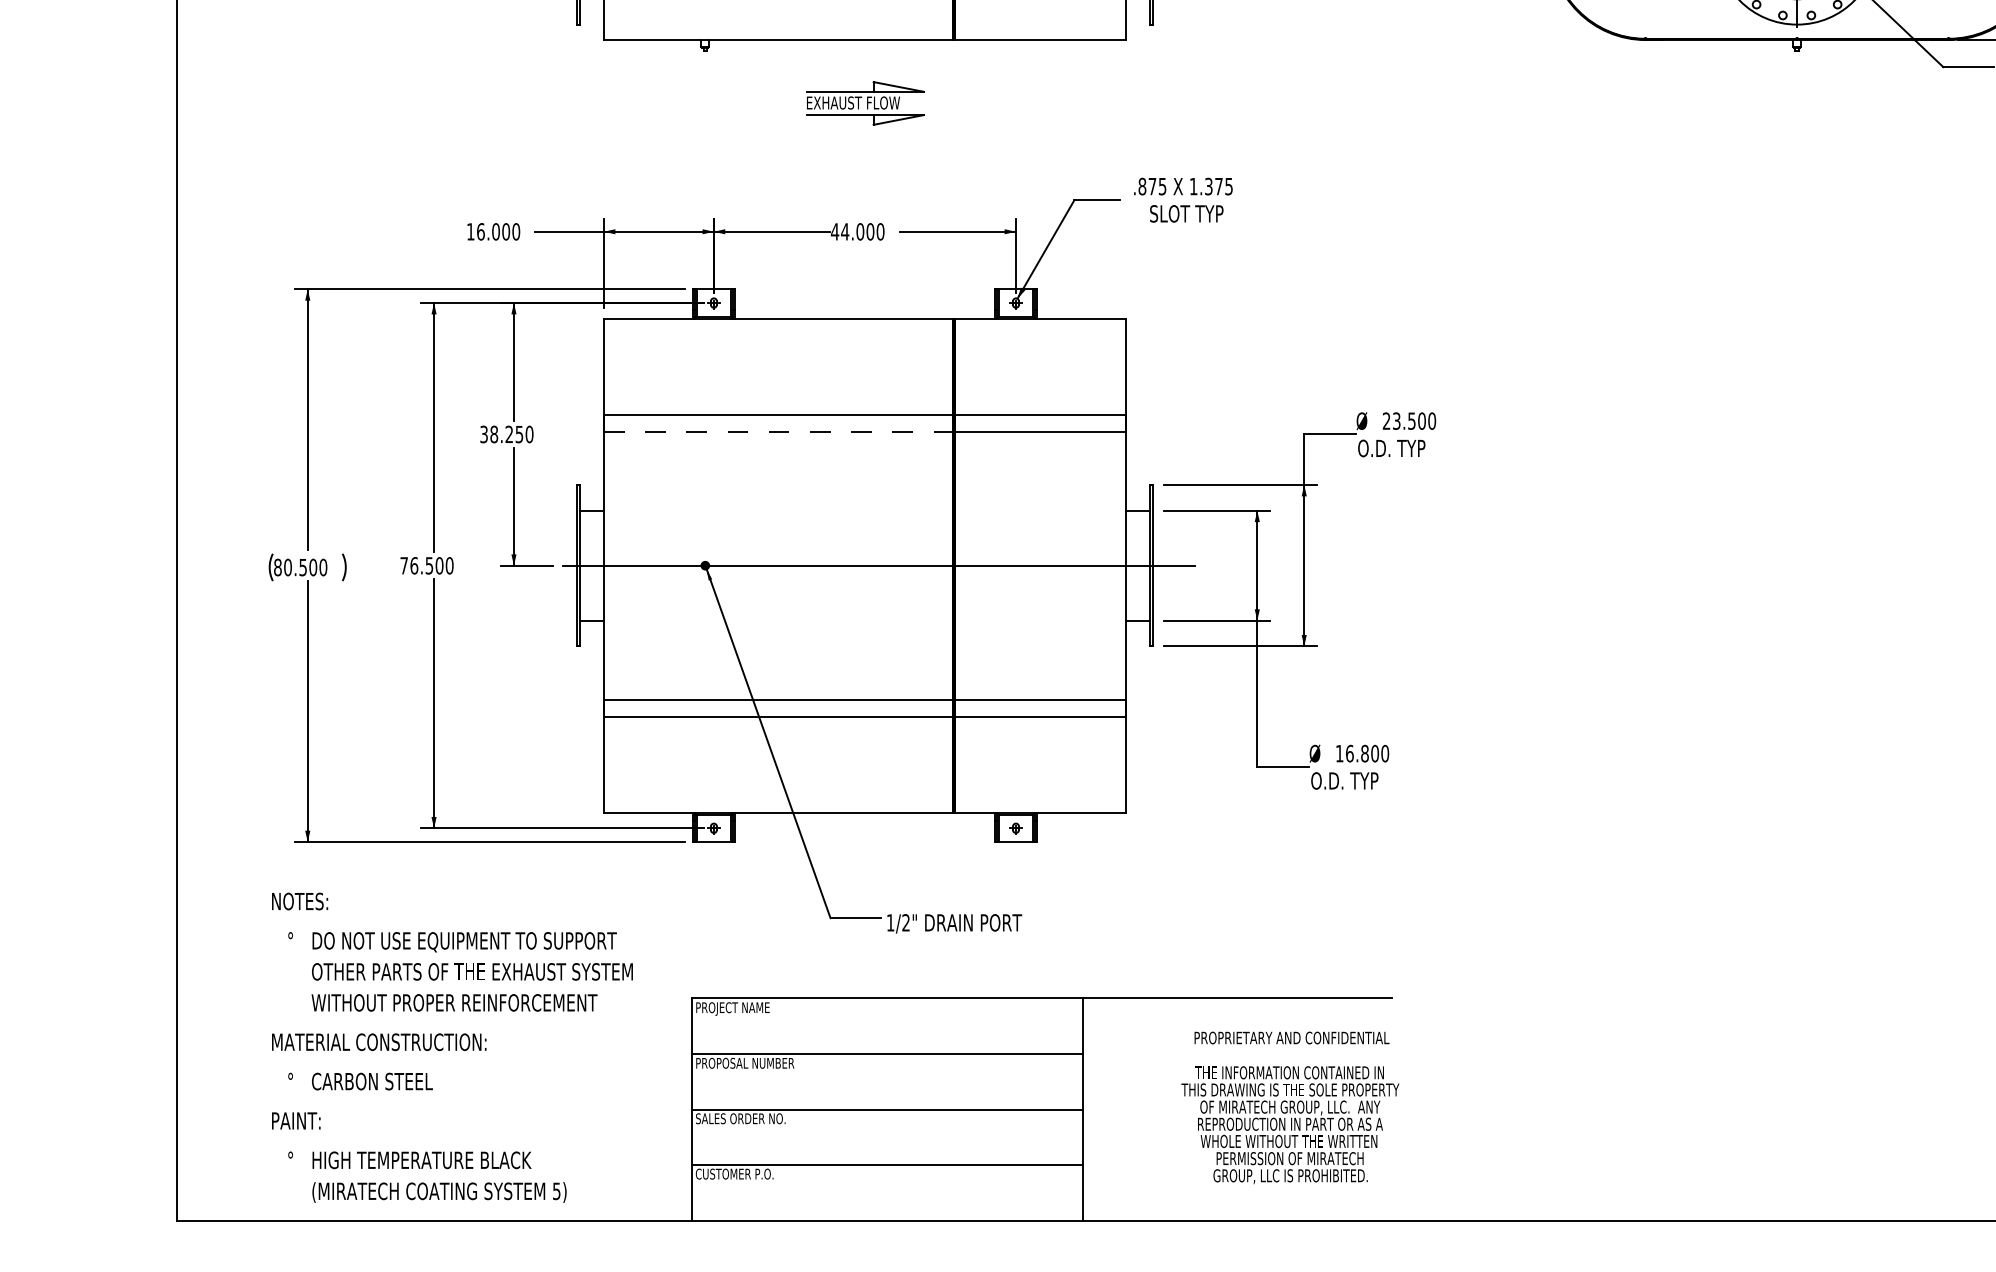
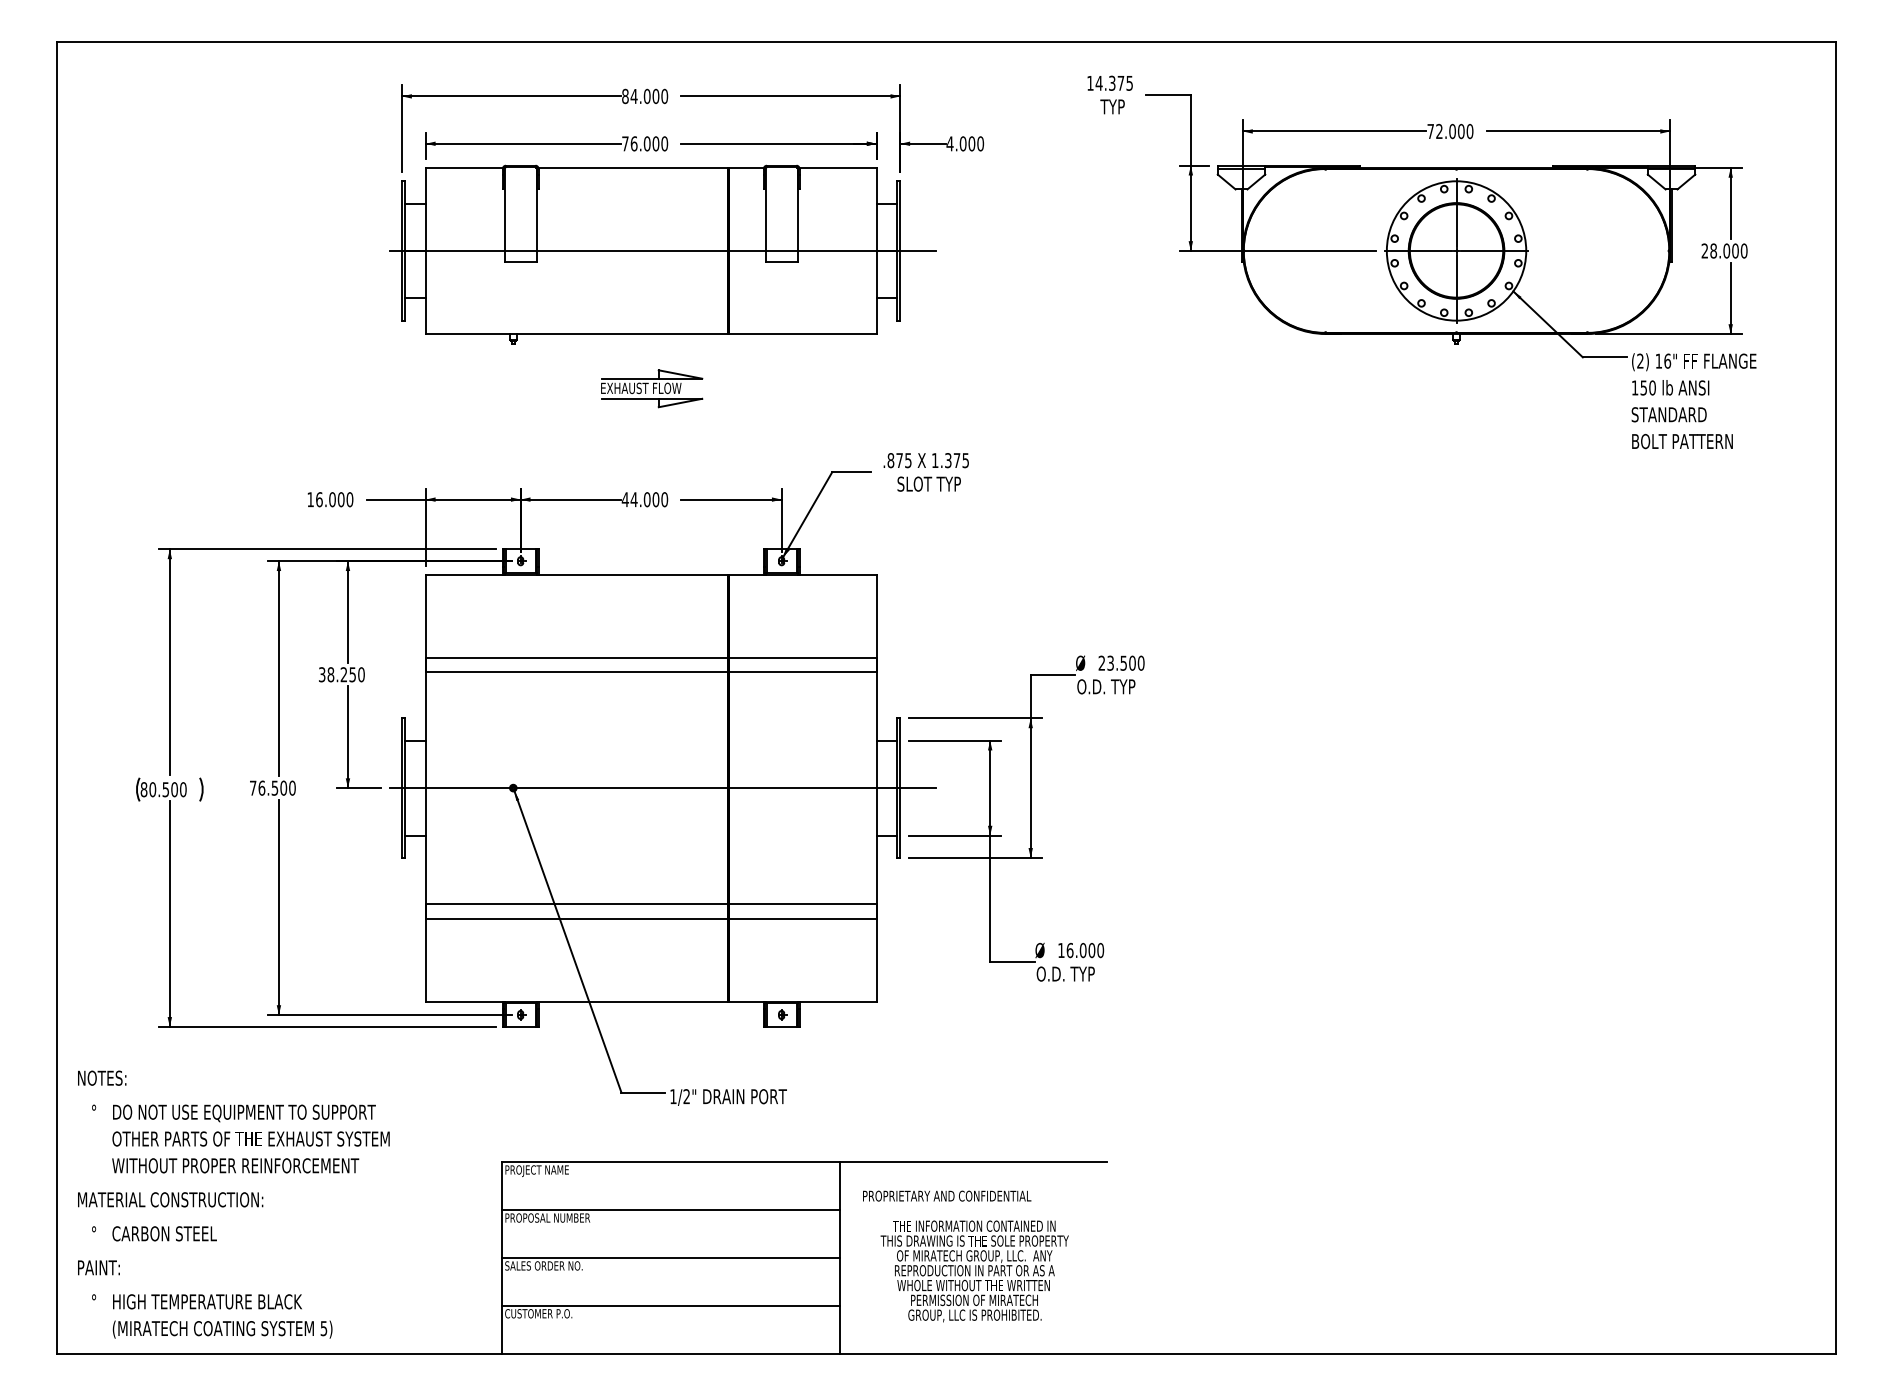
line: (778, 431) -> (576, 672), dashed -> solid
text: (1364, 753) -> (1082, 950), 16.800 -> 16.000
text: (1292, 1037) -> (947, 1195), moved
text: (452, 1047) -> (233, 1204), moved
text: (1290, 1125) -> (974, 1271), moved

